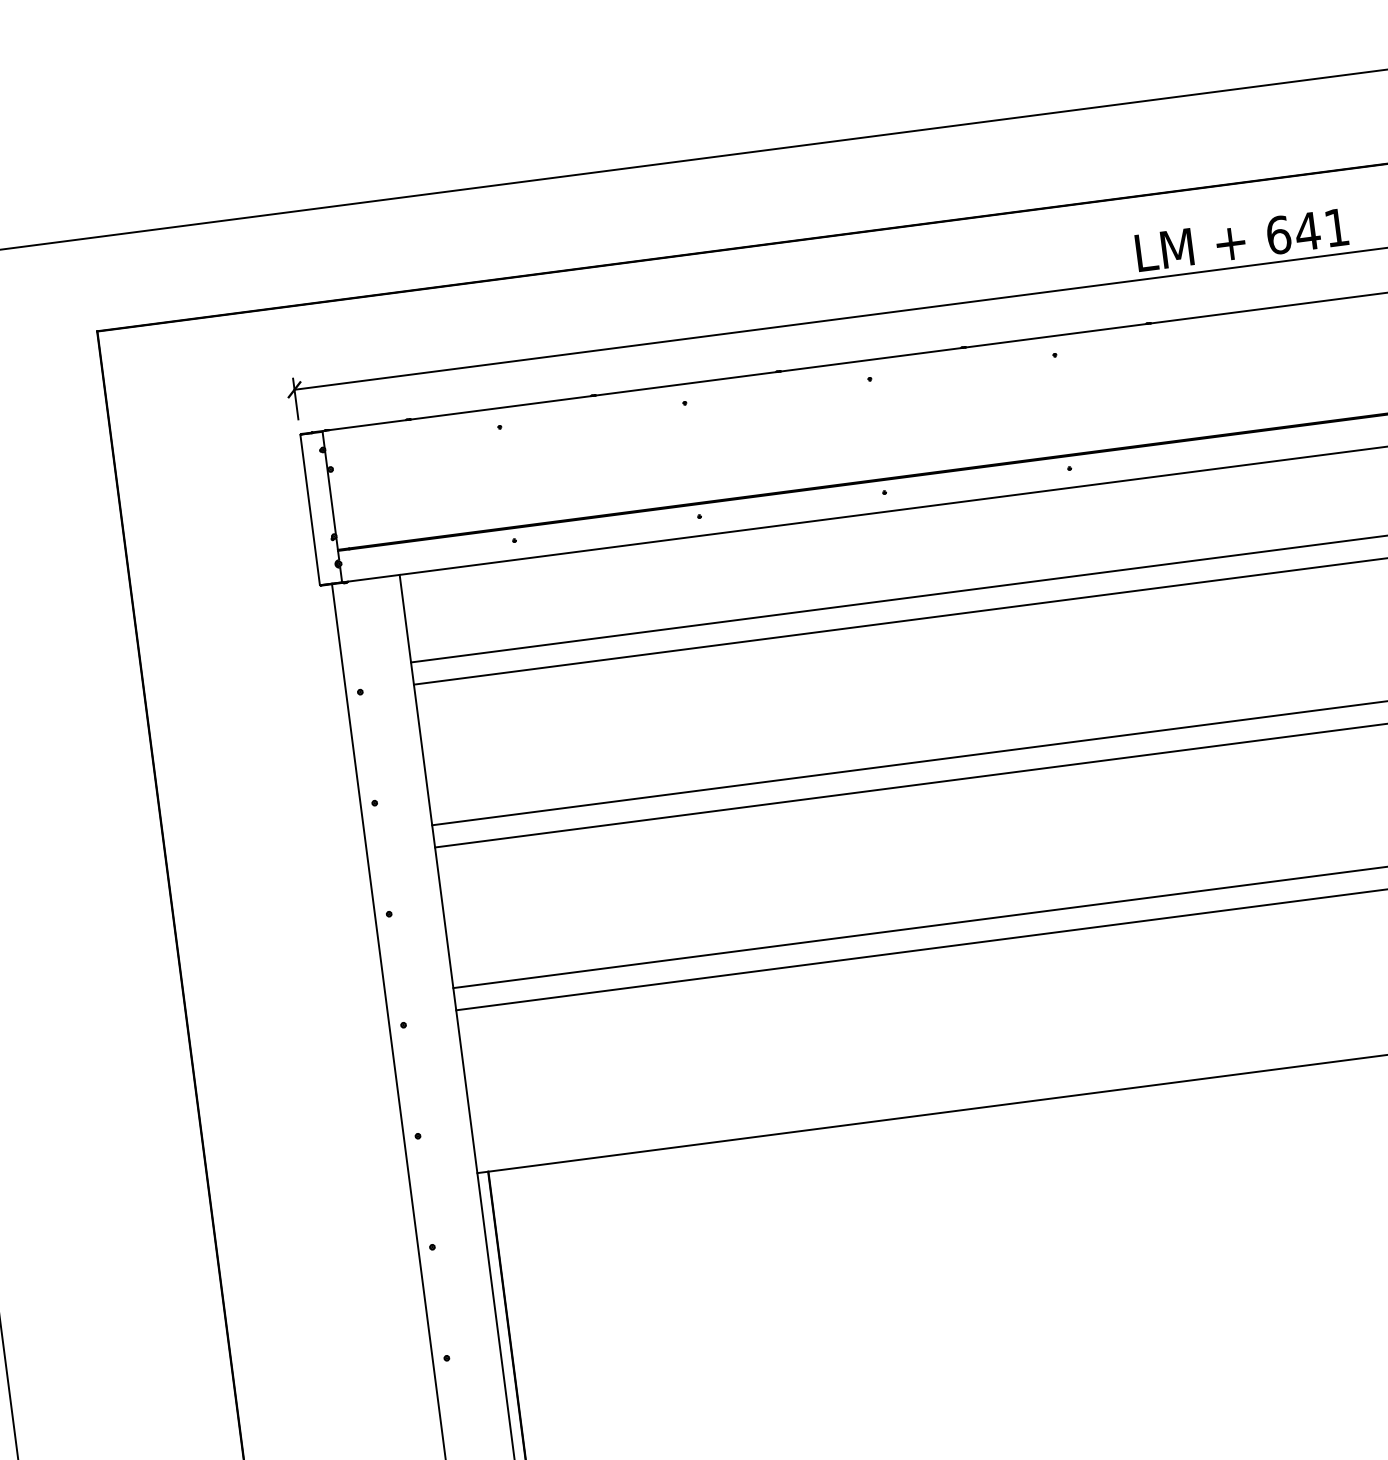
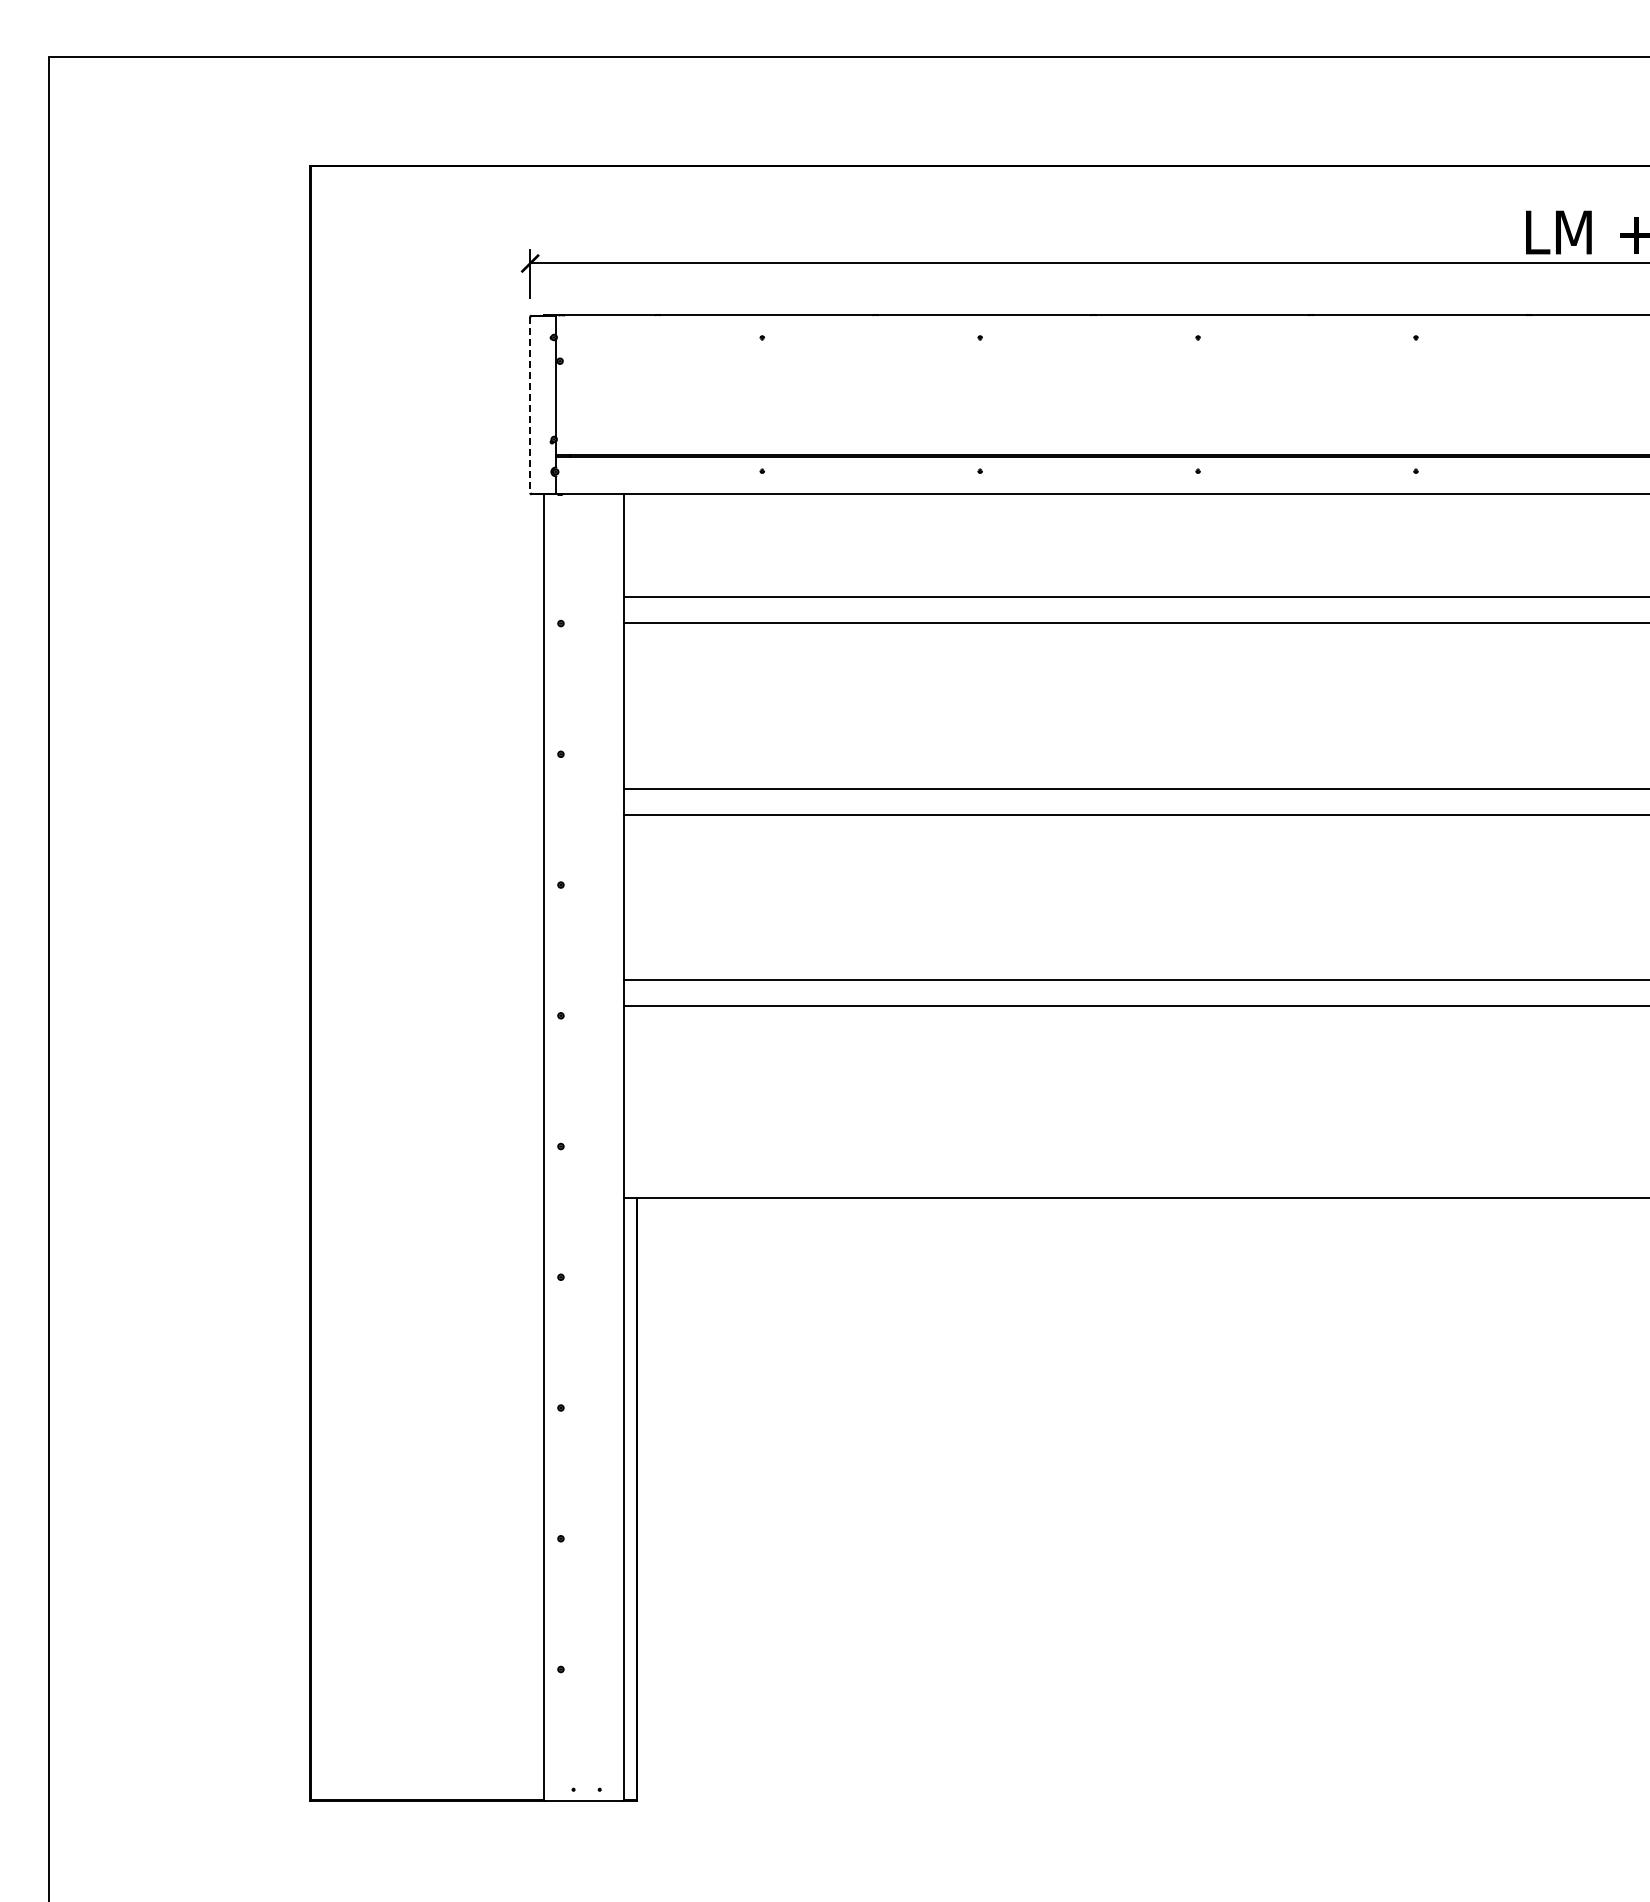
line: (310, 510) -> (530, 405), solid -> dashed

